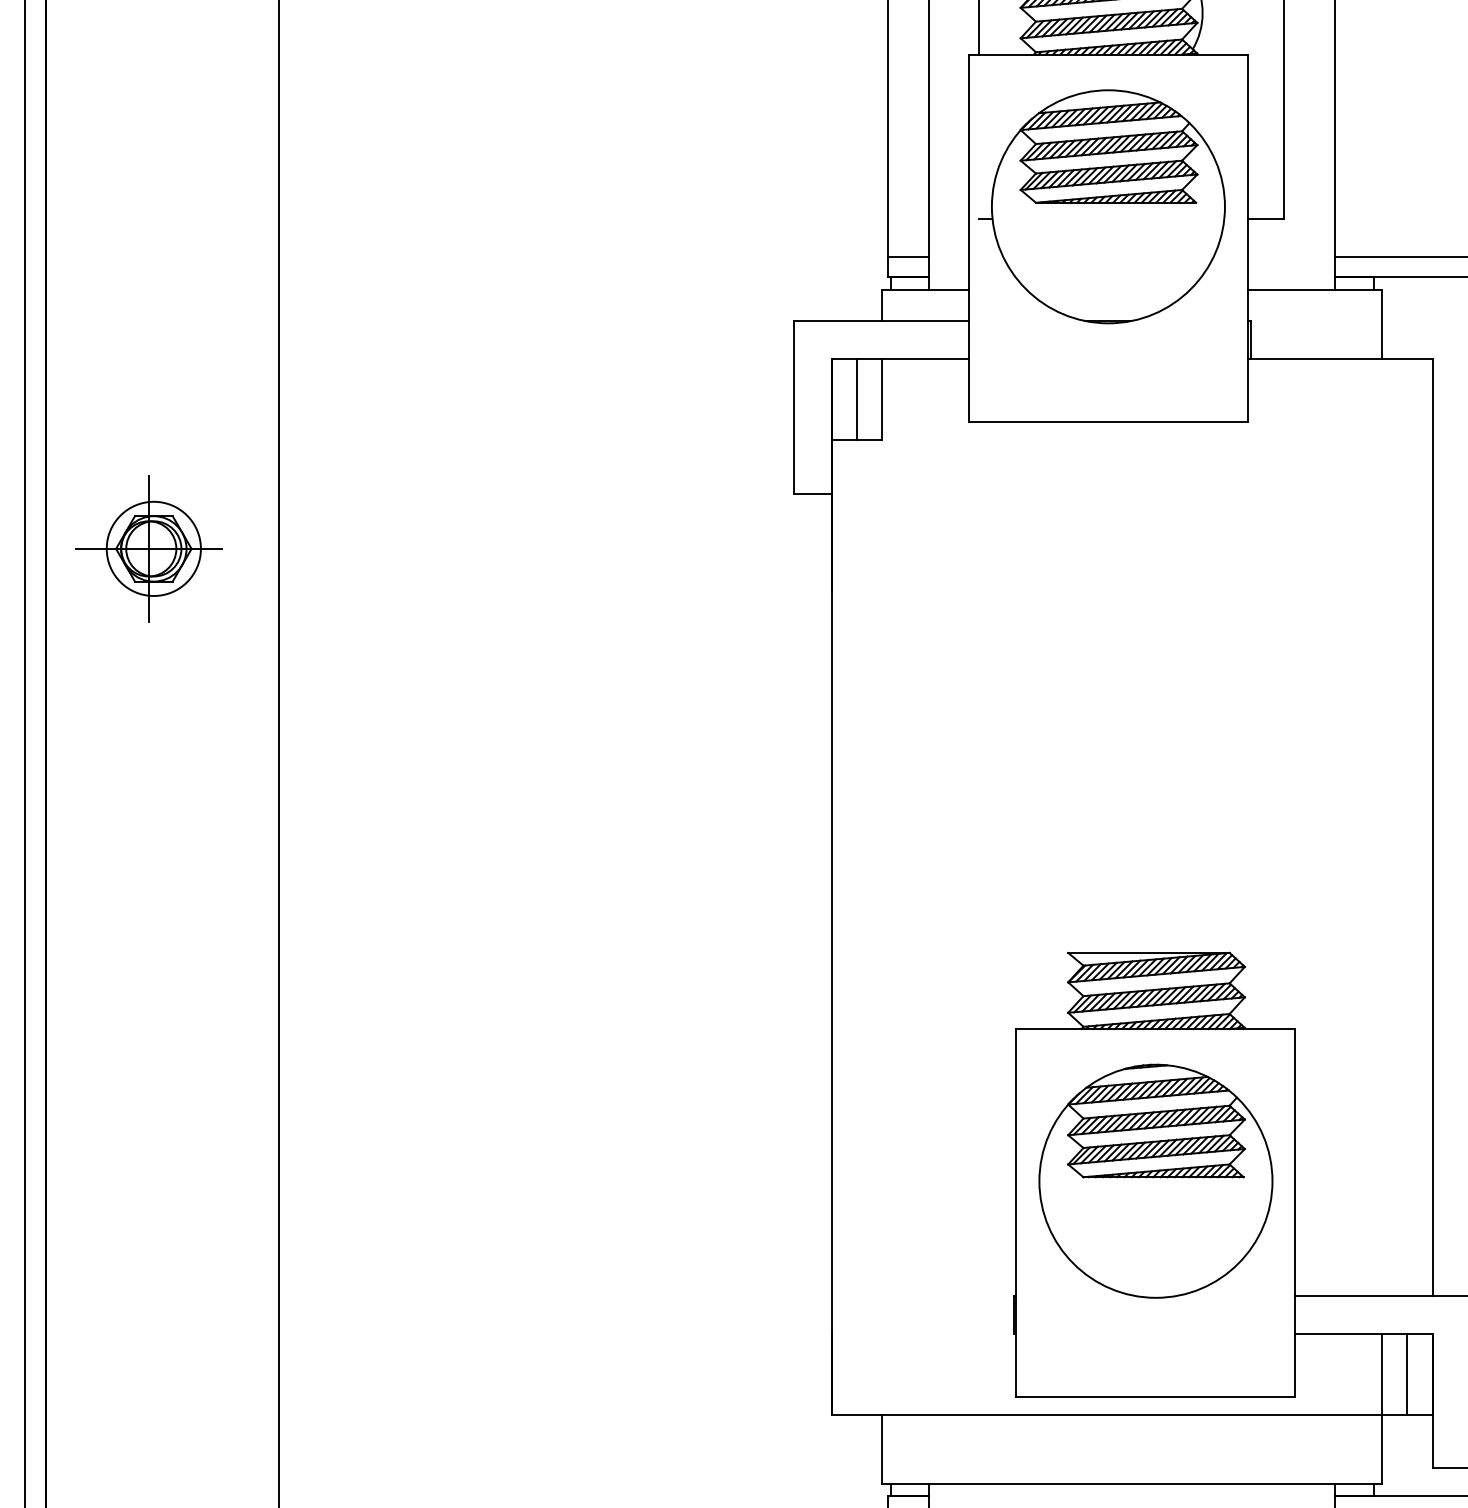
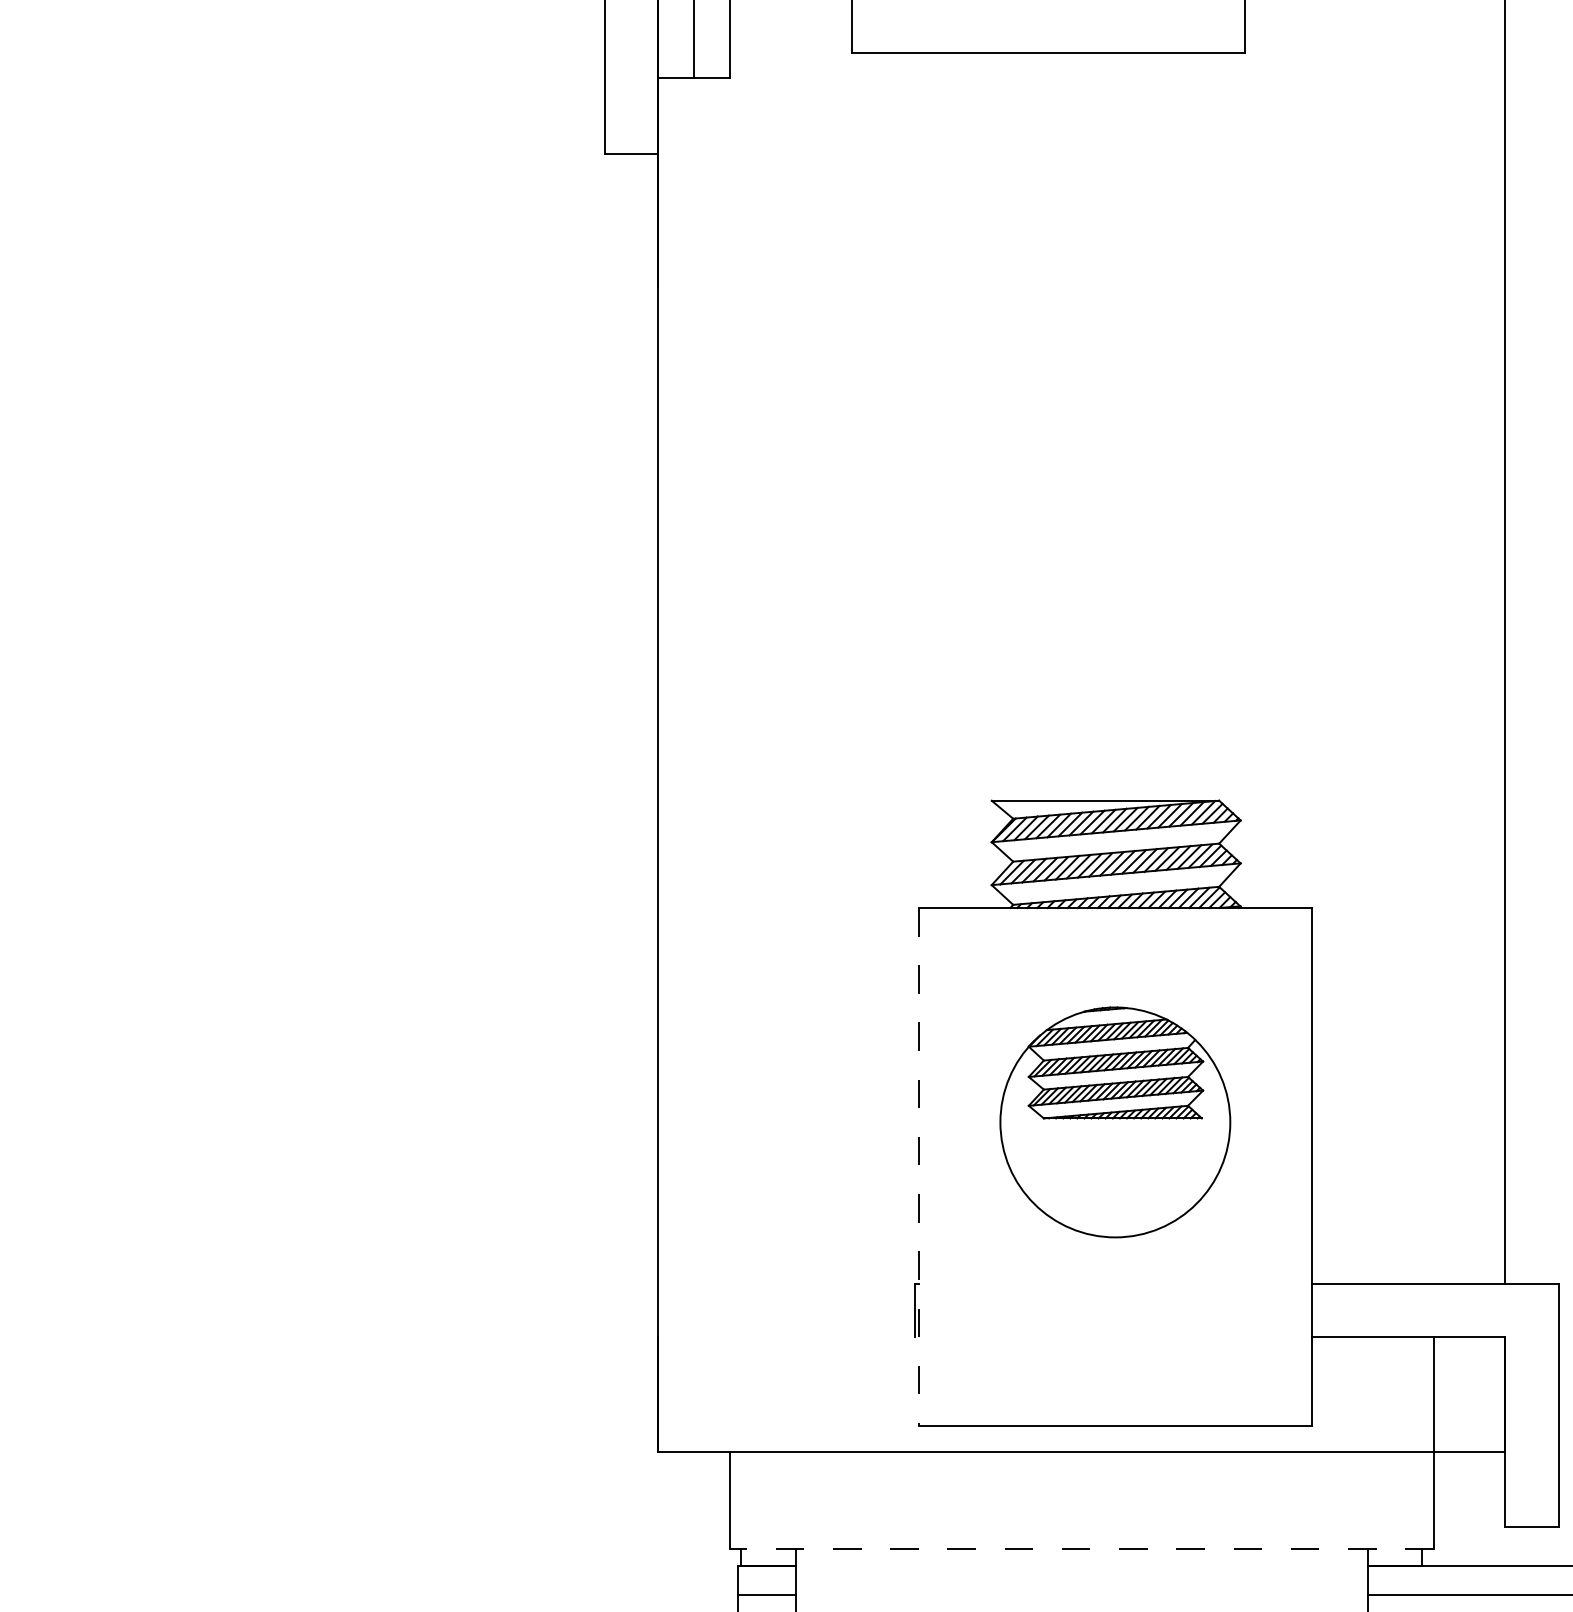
part: (1155, 1180) -> (1114, 1121), size x0.7
line: (1016, 1212) -> (918, 1166), solid -> dashed
line: (1407, 1373) -> (1469, 1393), removed
line: (1132, 1483) -> (1082, 1548), solid -> dashed

